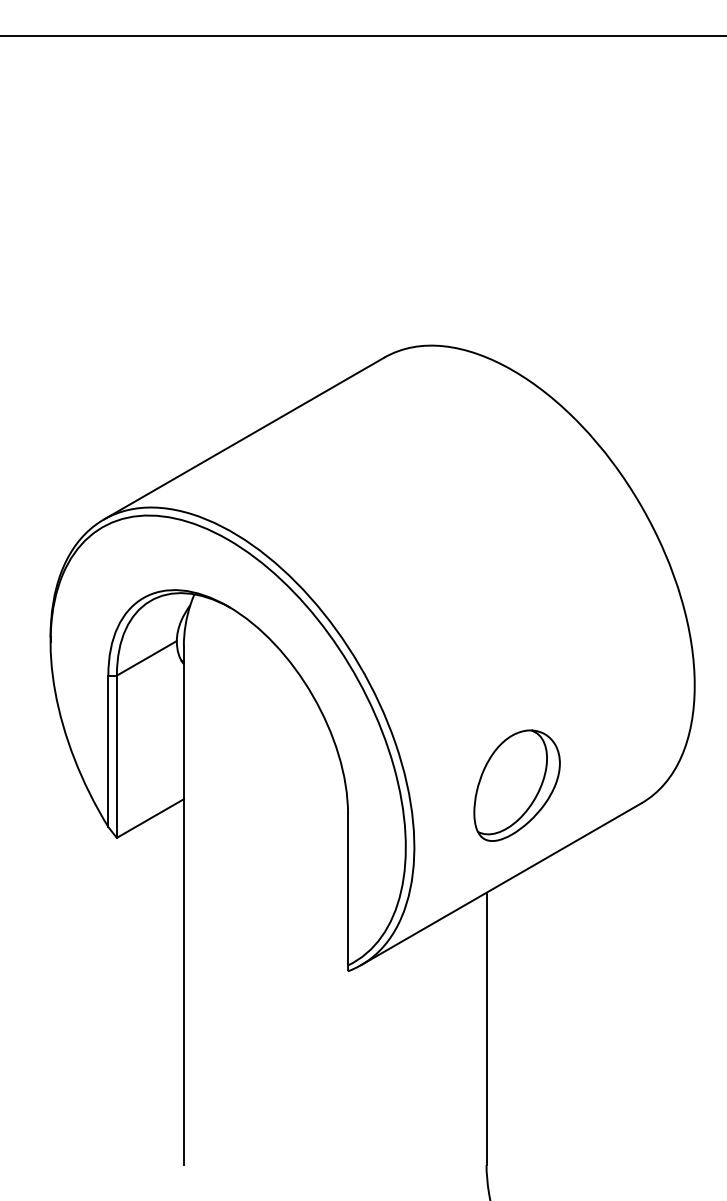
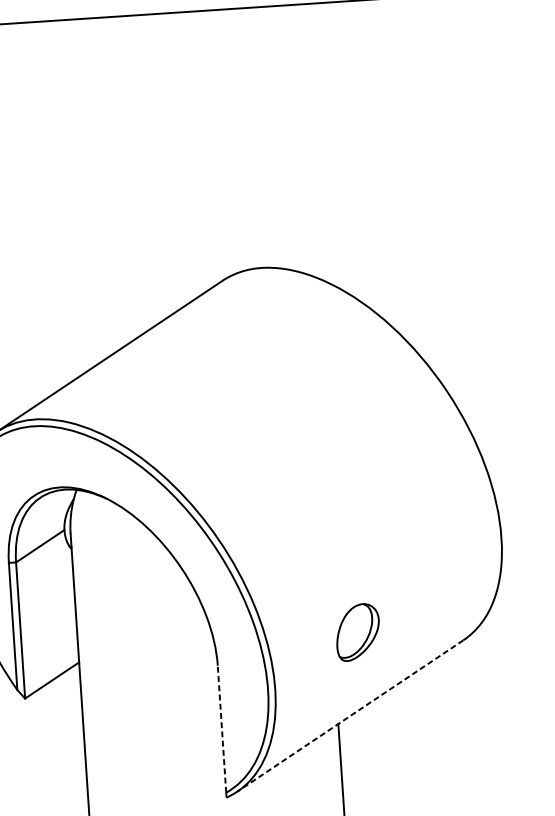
part: (516, 785) -> (357, 632), size x0.6
line: (501, 884) -> (350, 716), solid -> dashed
line: (348, 889) -> (222, 728), solid -> dashed

